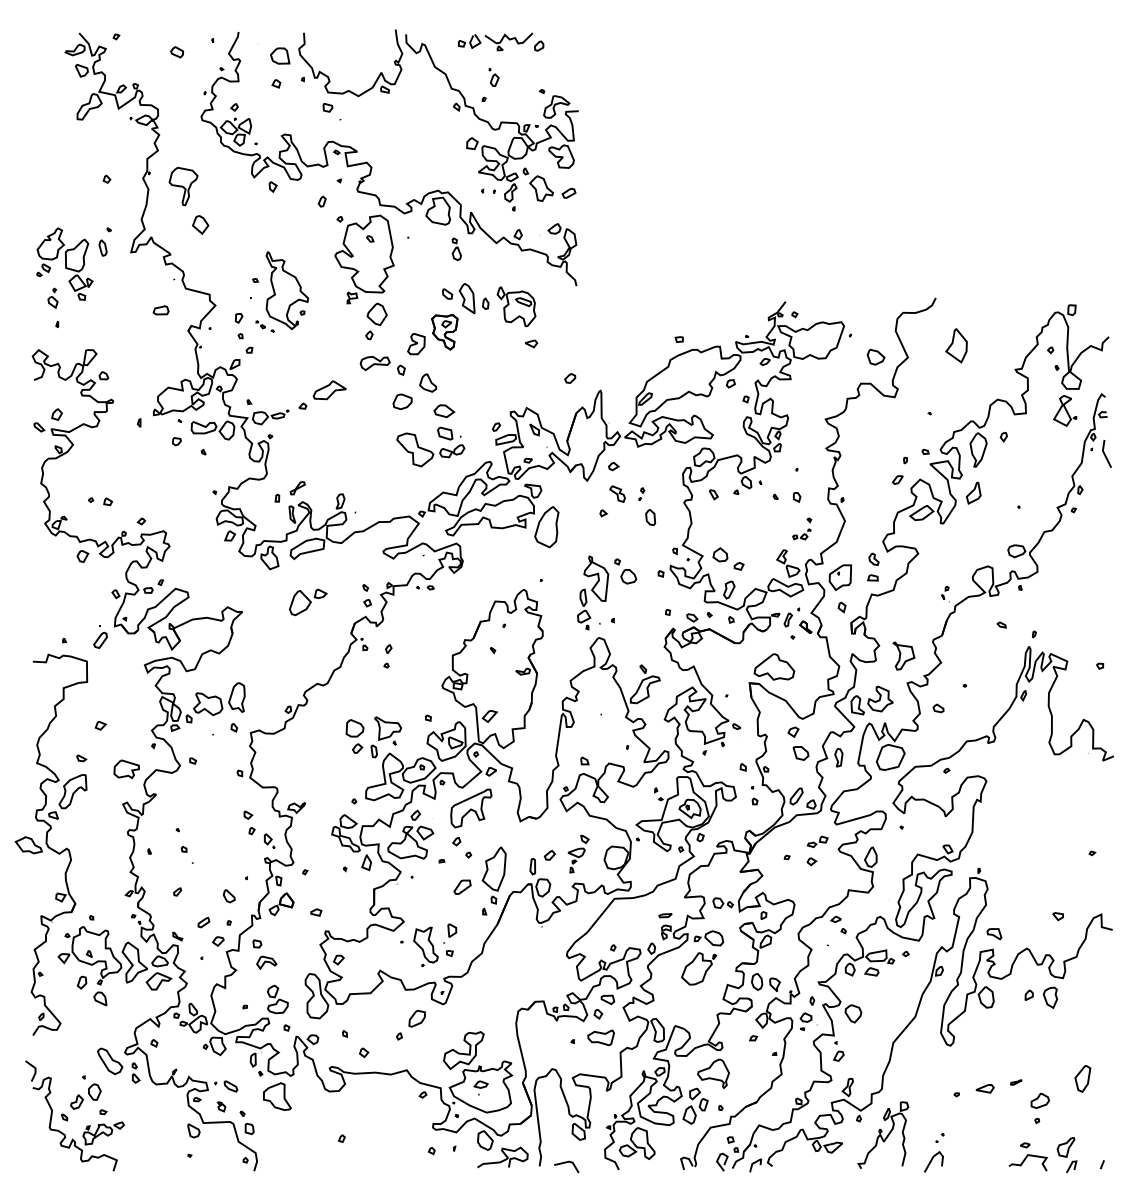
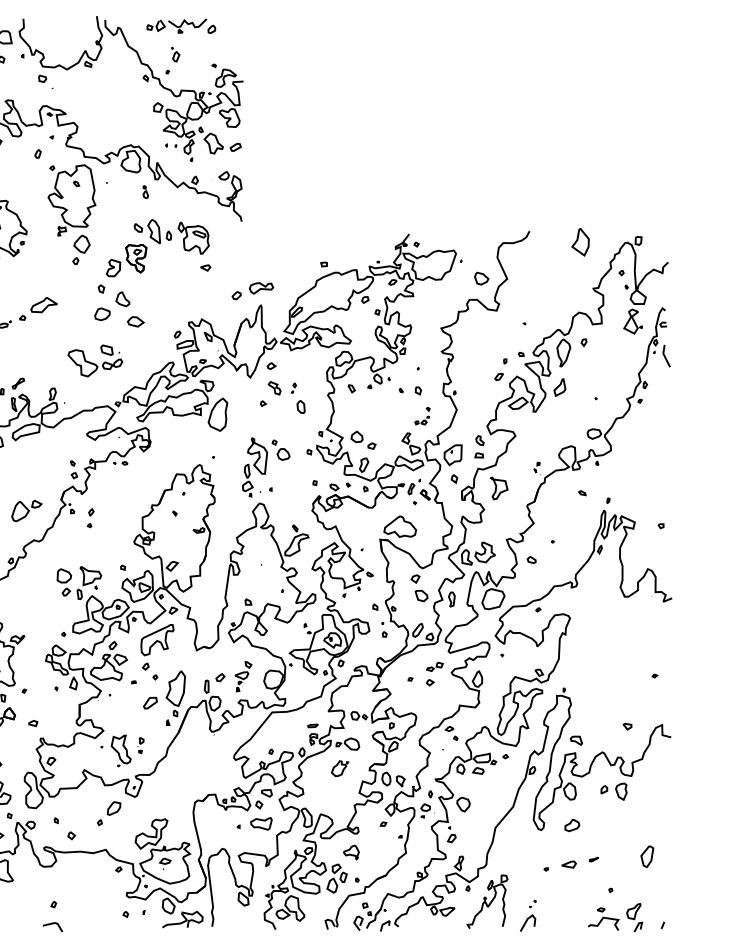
part: (456, 248) -> (145, 191), size x0.7
part: (956, 345) -> (580, 242), moved
part: (374, 363) -> (260, 288), moved
part: (430, 446) -> (95, 360), moved
part: (308, 602) -> (27, 511), moved
part: (903, 655) -> (498, 487), moved
part: (450, 939) -> (140, 745), size x0.6
part: (699, 968) -> (340, 768), size x0.6
part: (713, 1073) -> (351, 852), size x0.6
part: (1039, 1100) -> (571, 825), moved
line: (566, 1163) -> (52, 924), moved

